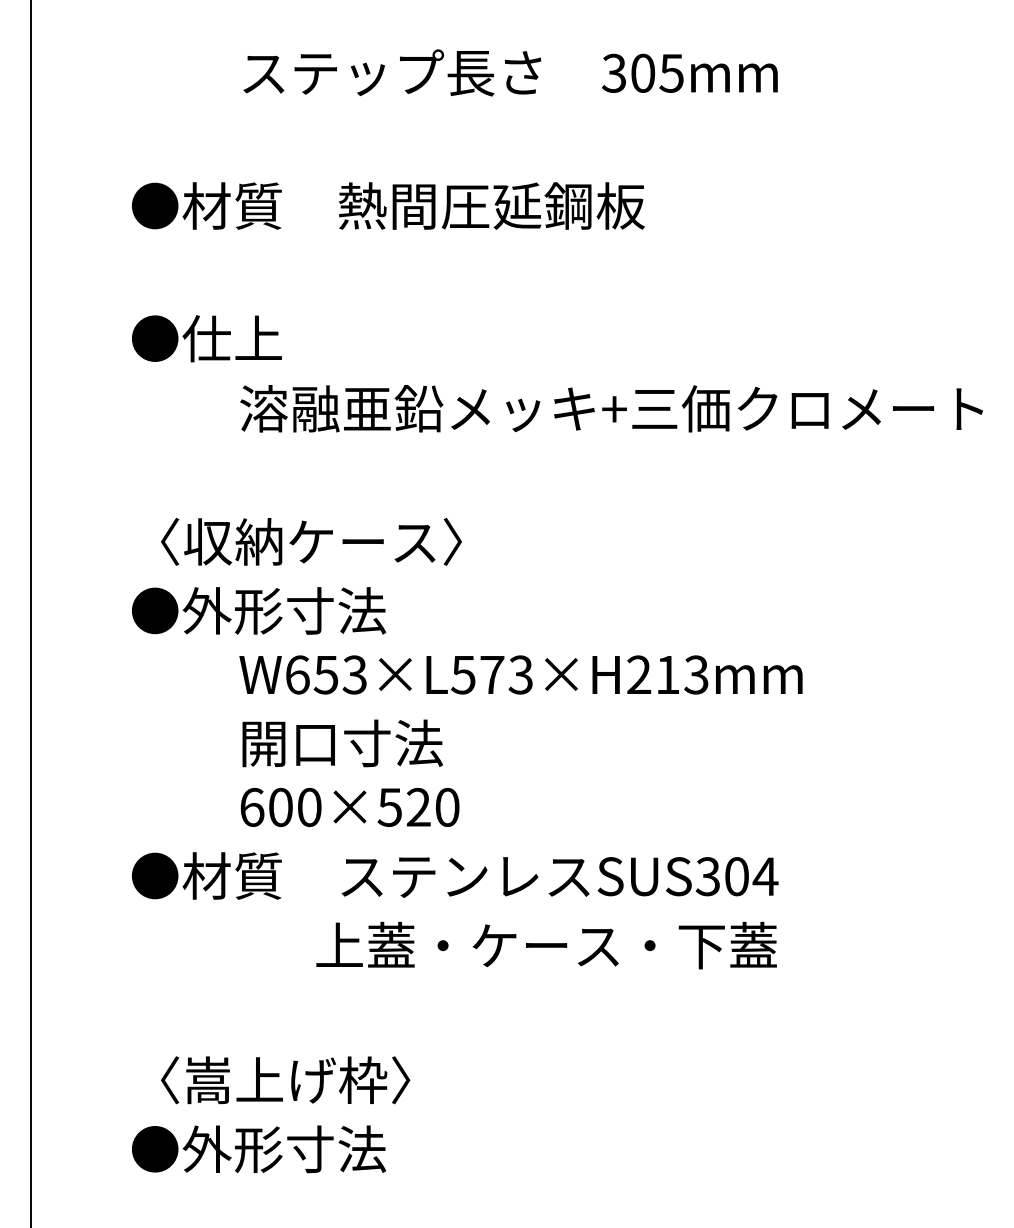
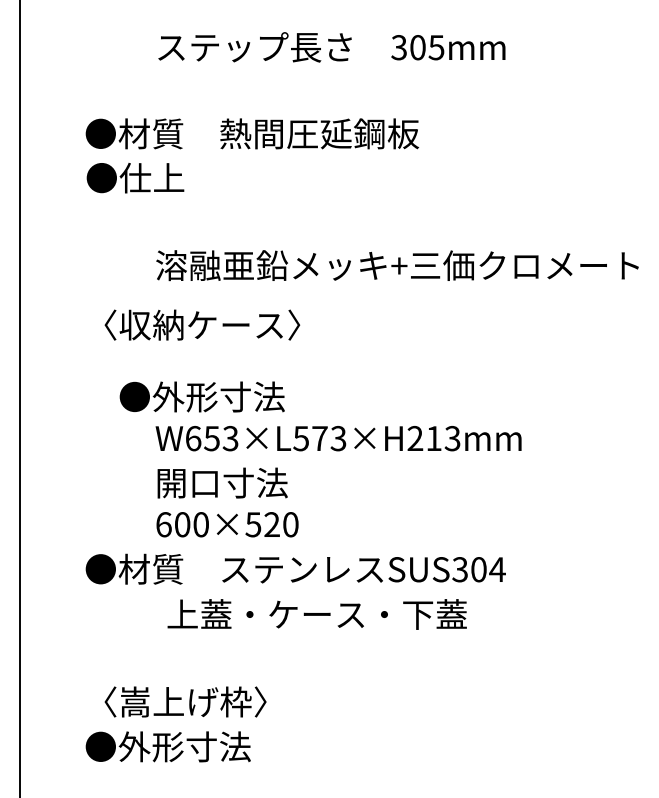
text: (206, 339) -> (135, 178), moved
text: (311, 540) -> (202, 324), moved
text: (257, 610) -> (201, 396), moved
text: (545, 945) -> (316, 614), moved

